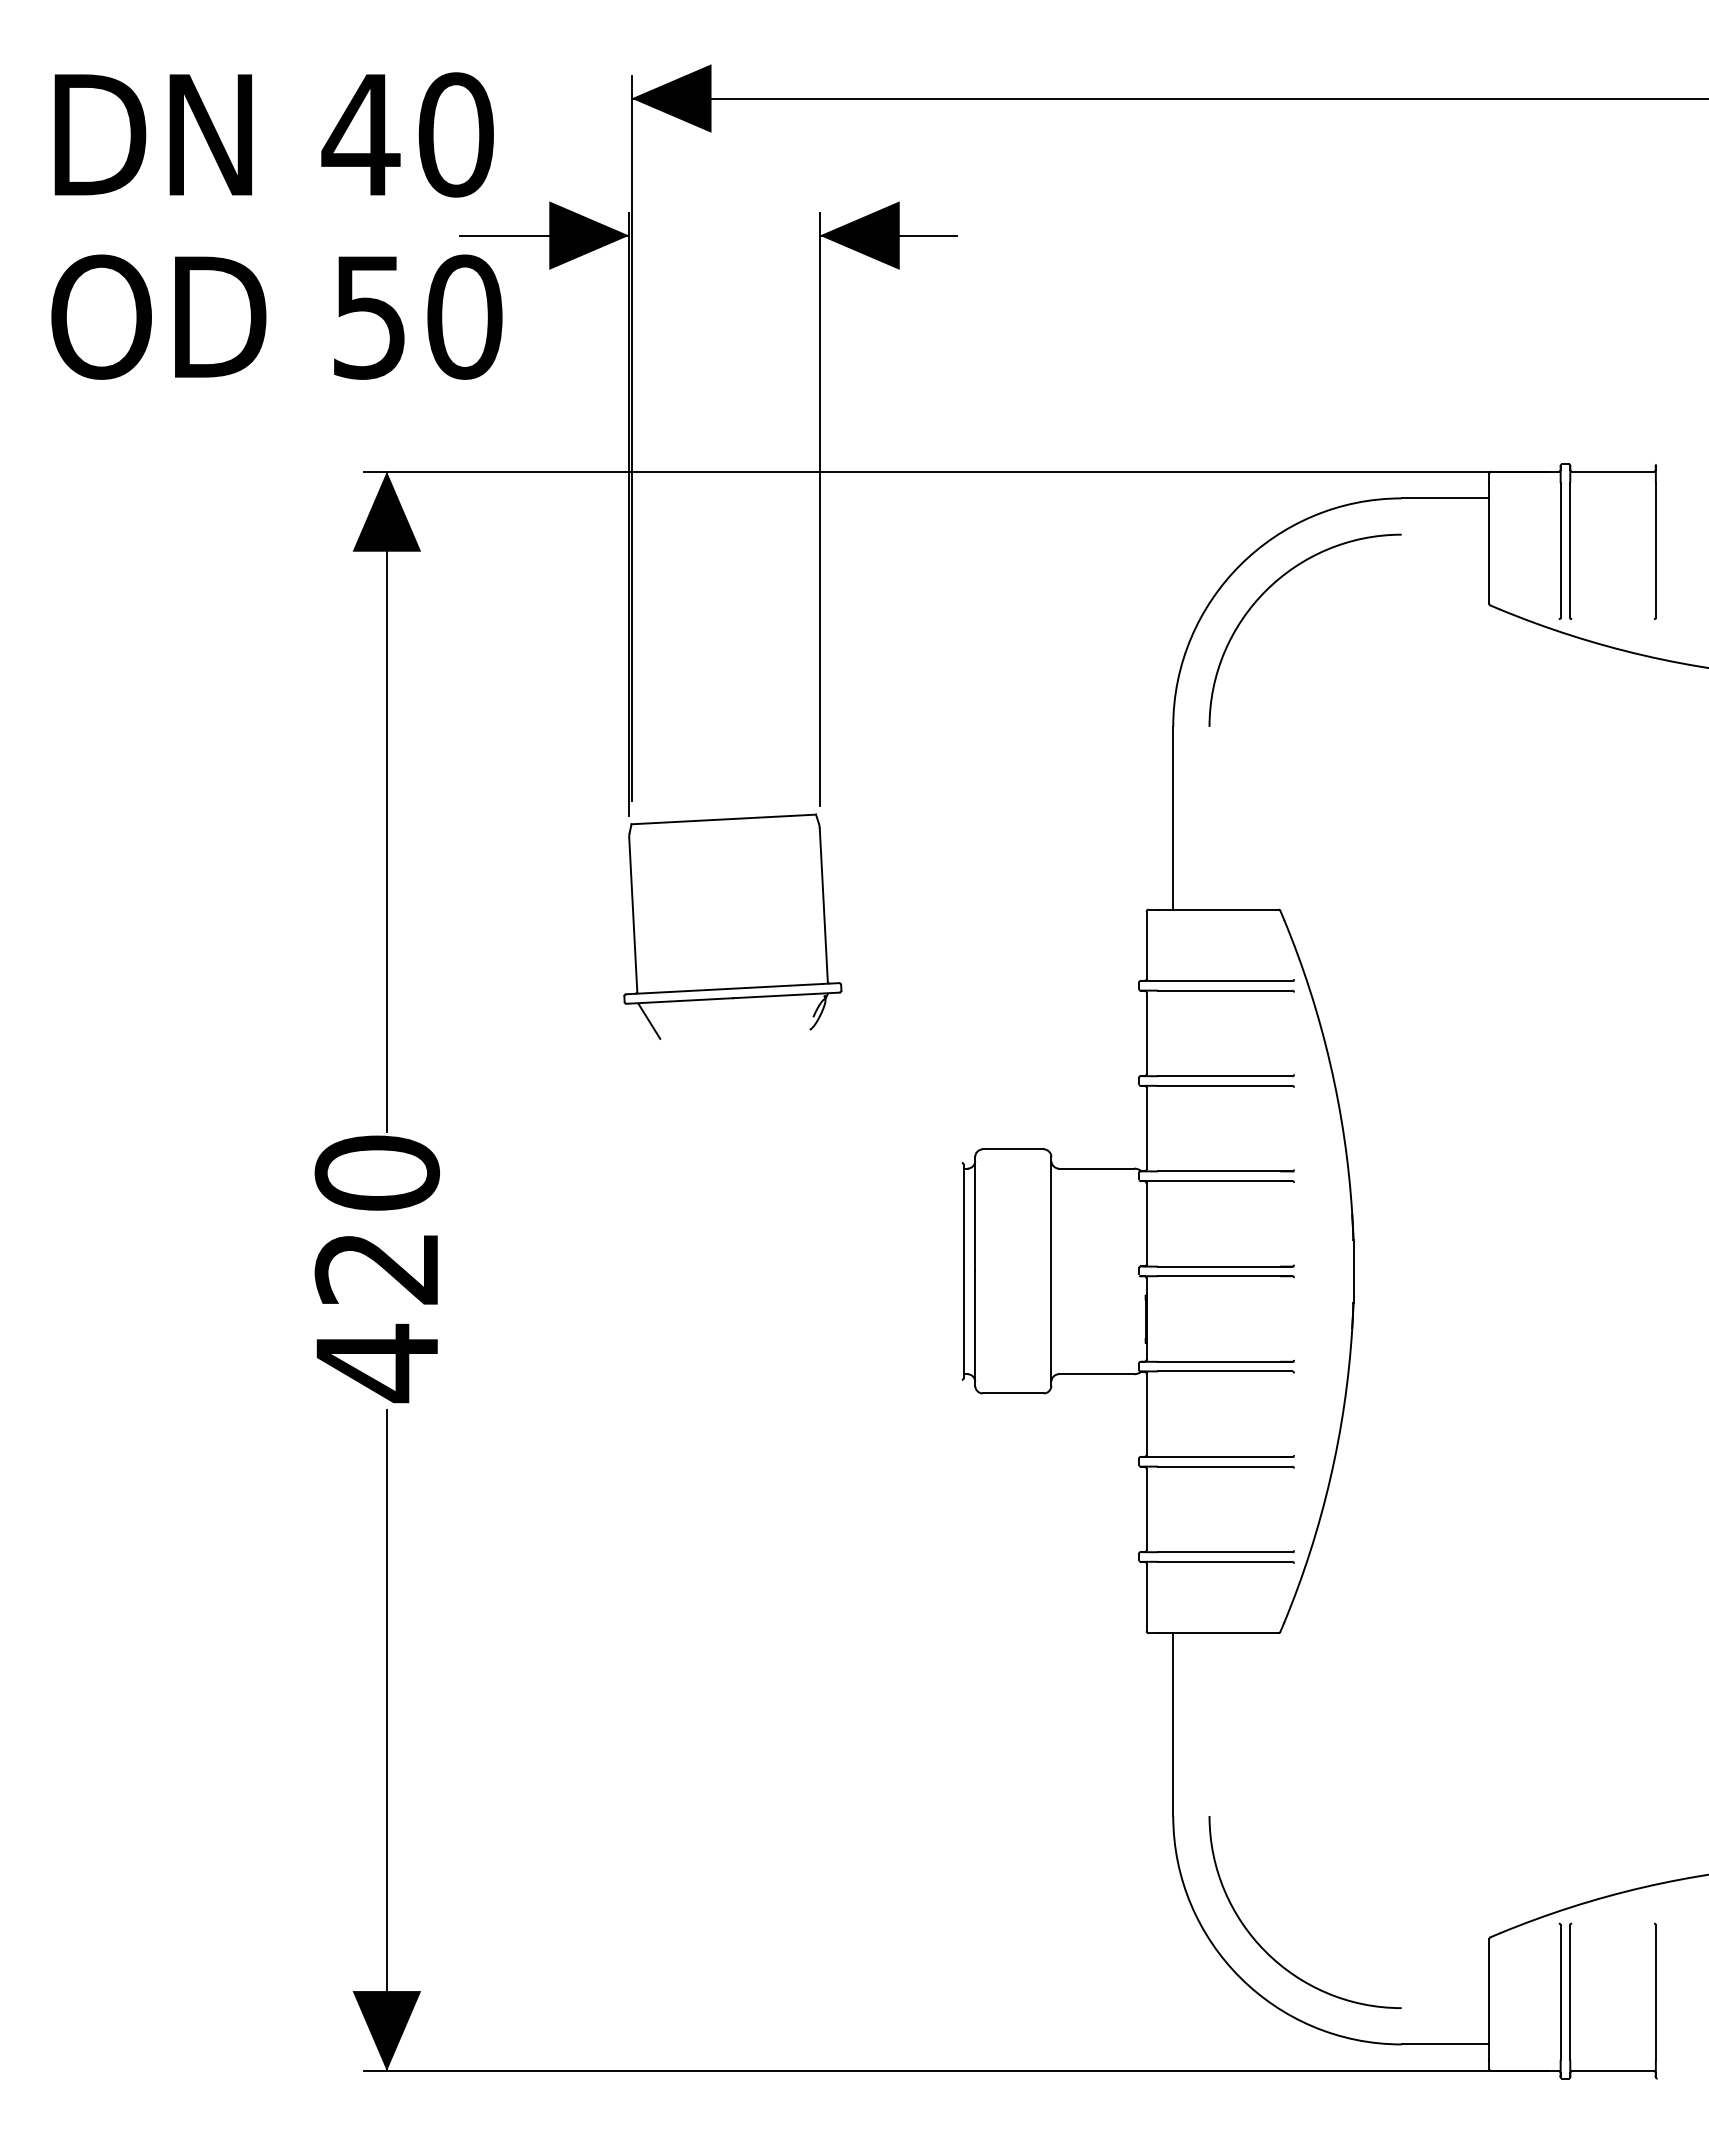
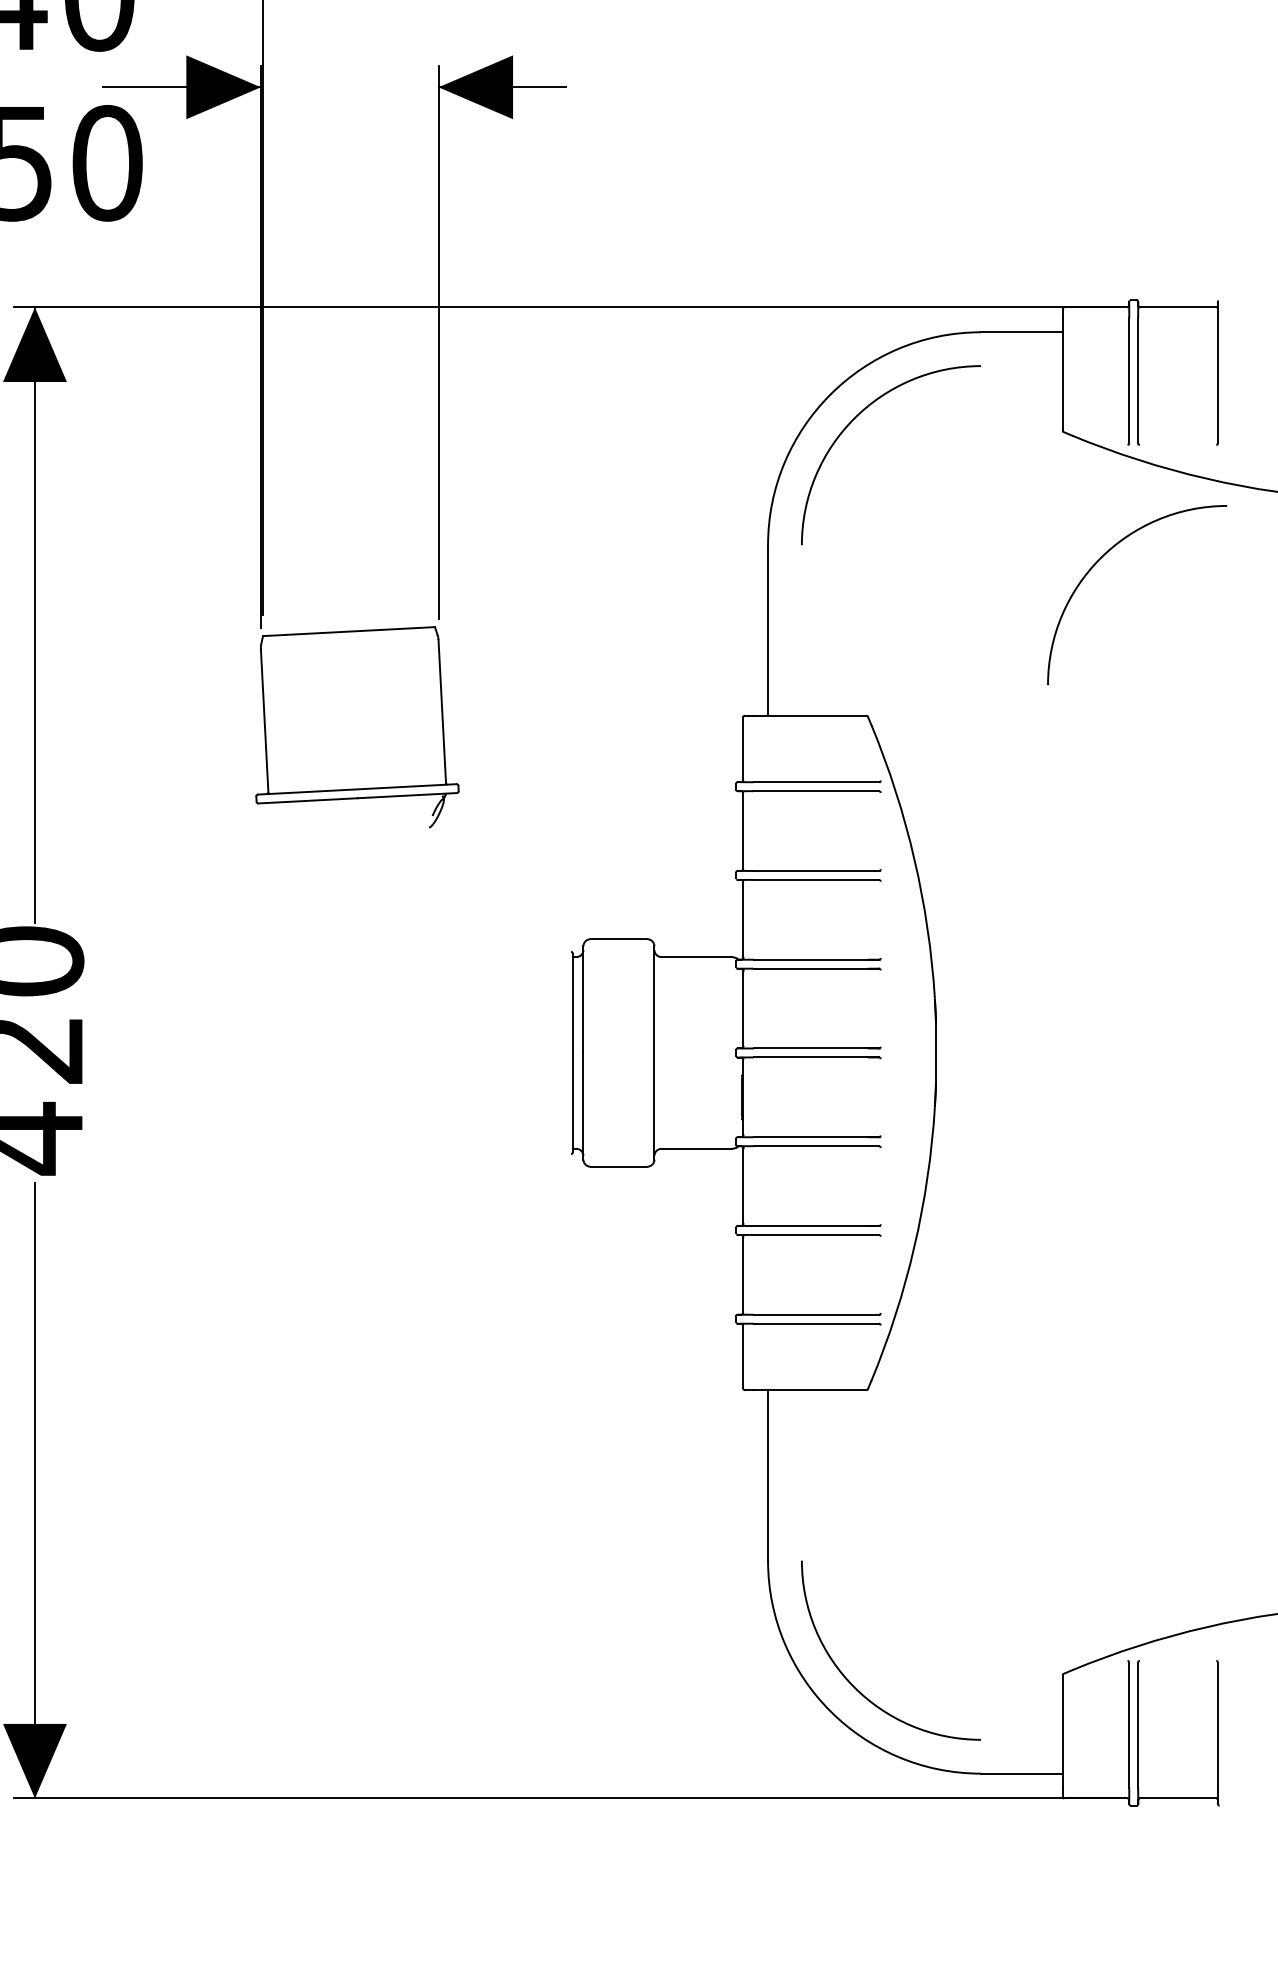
arc: (1530, 741) -> (1101, 558), added
line: (649, 1021) -> (279, 819), removed

